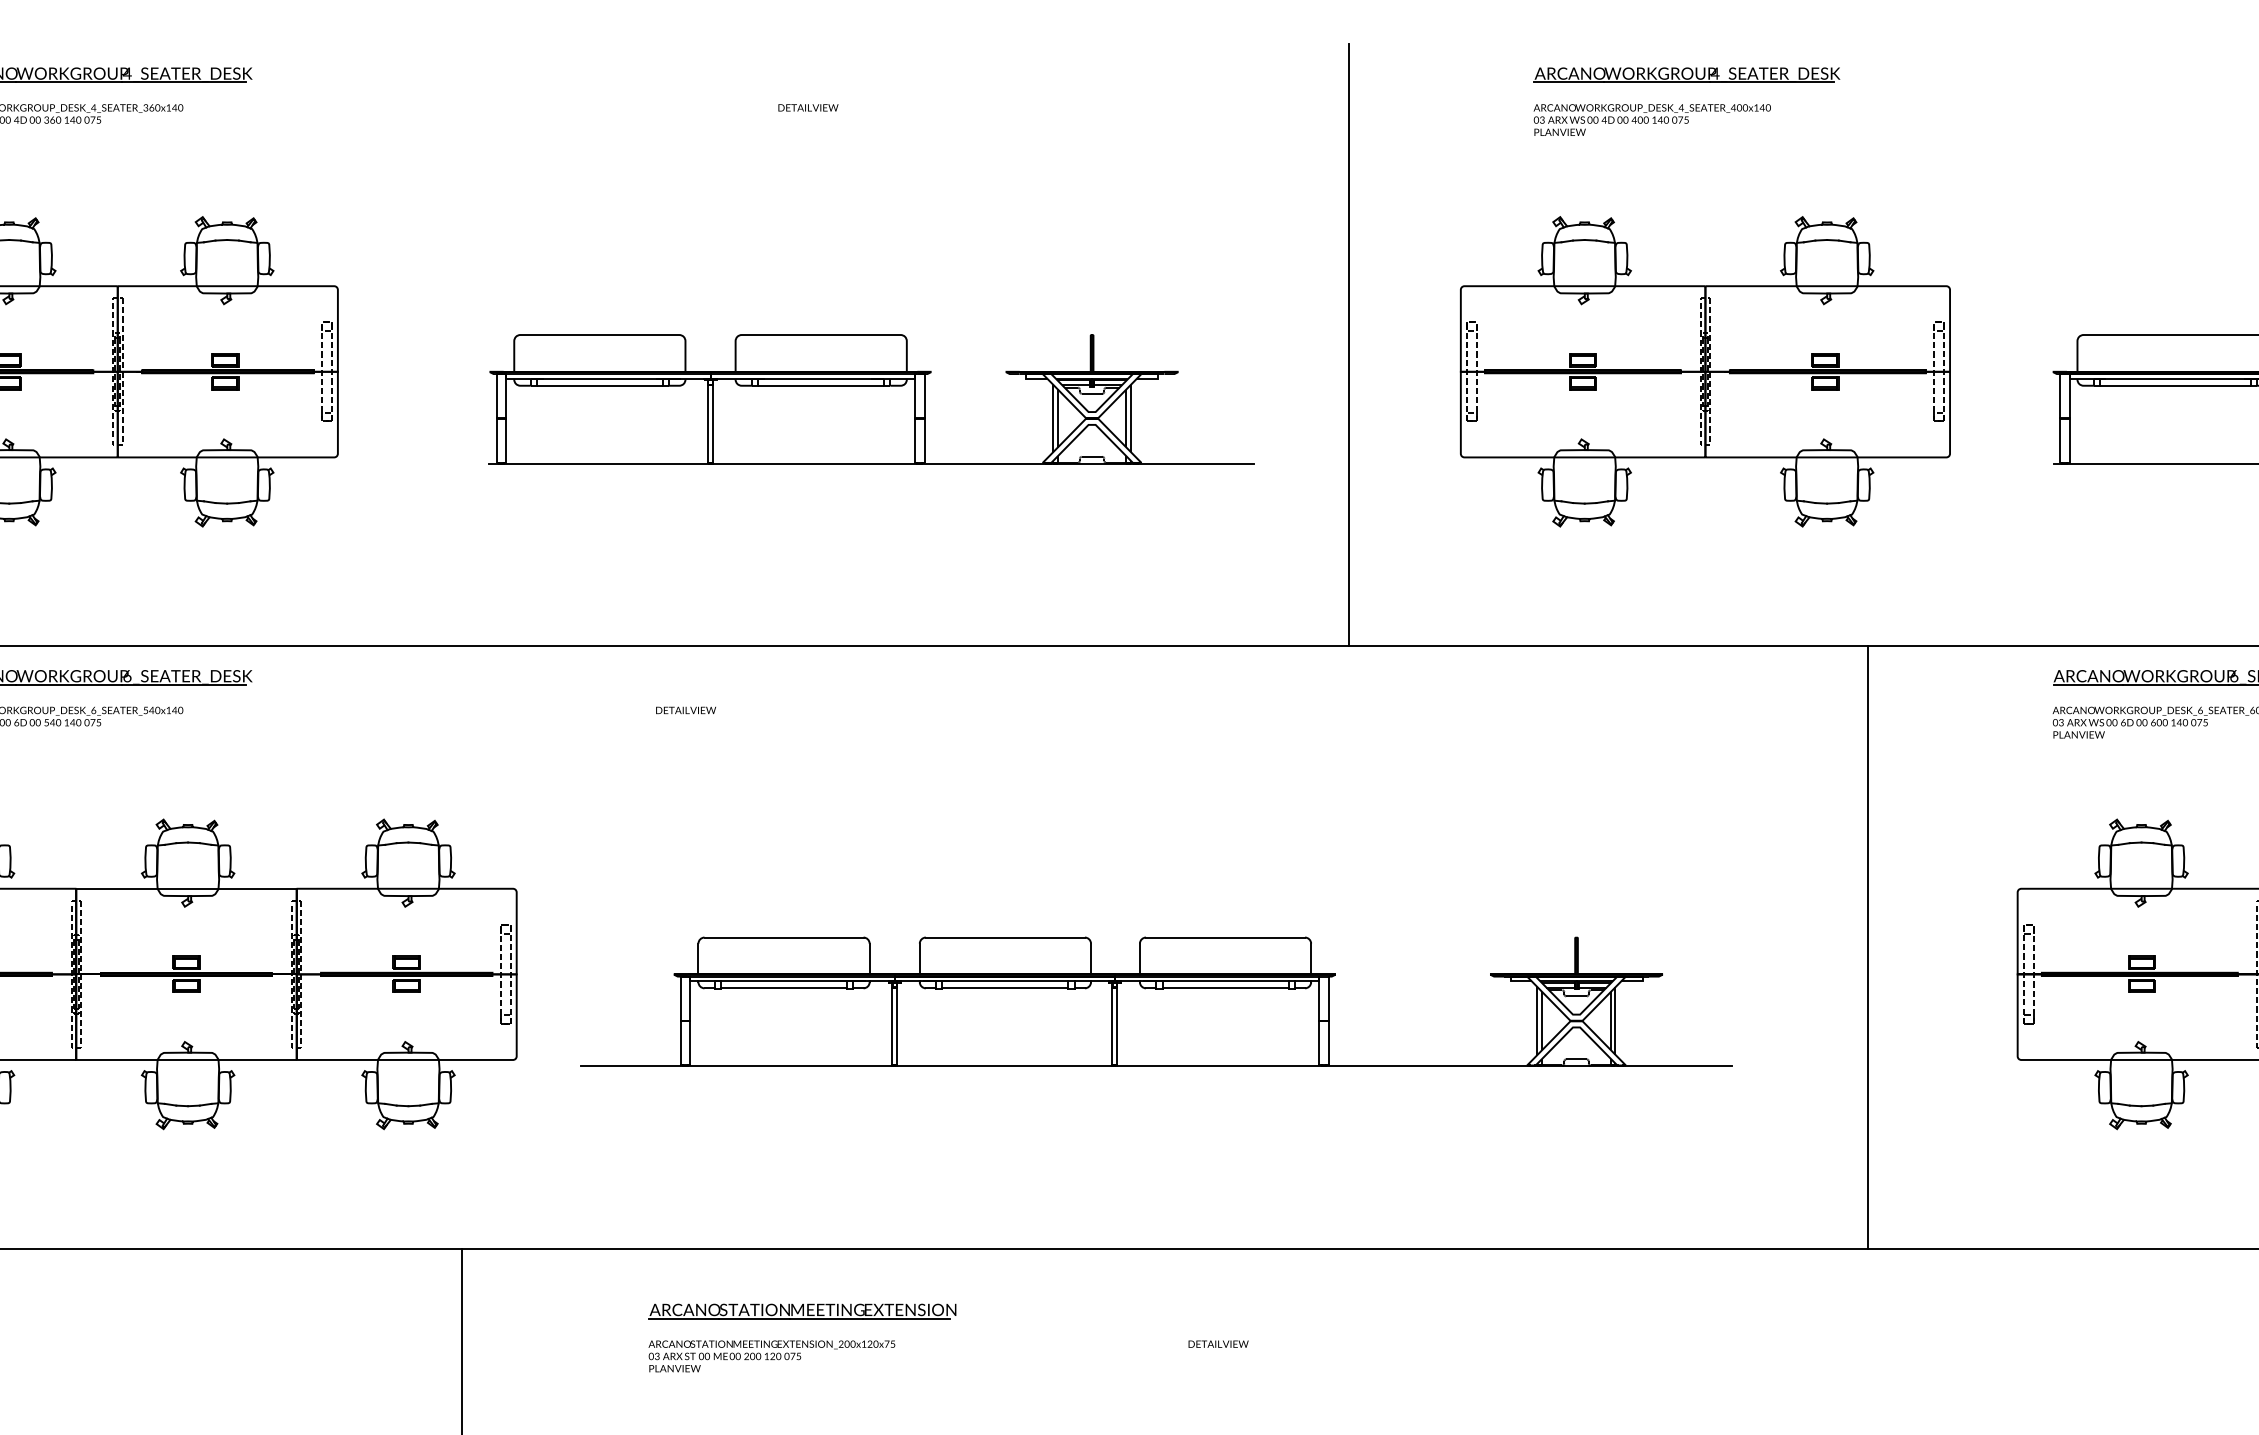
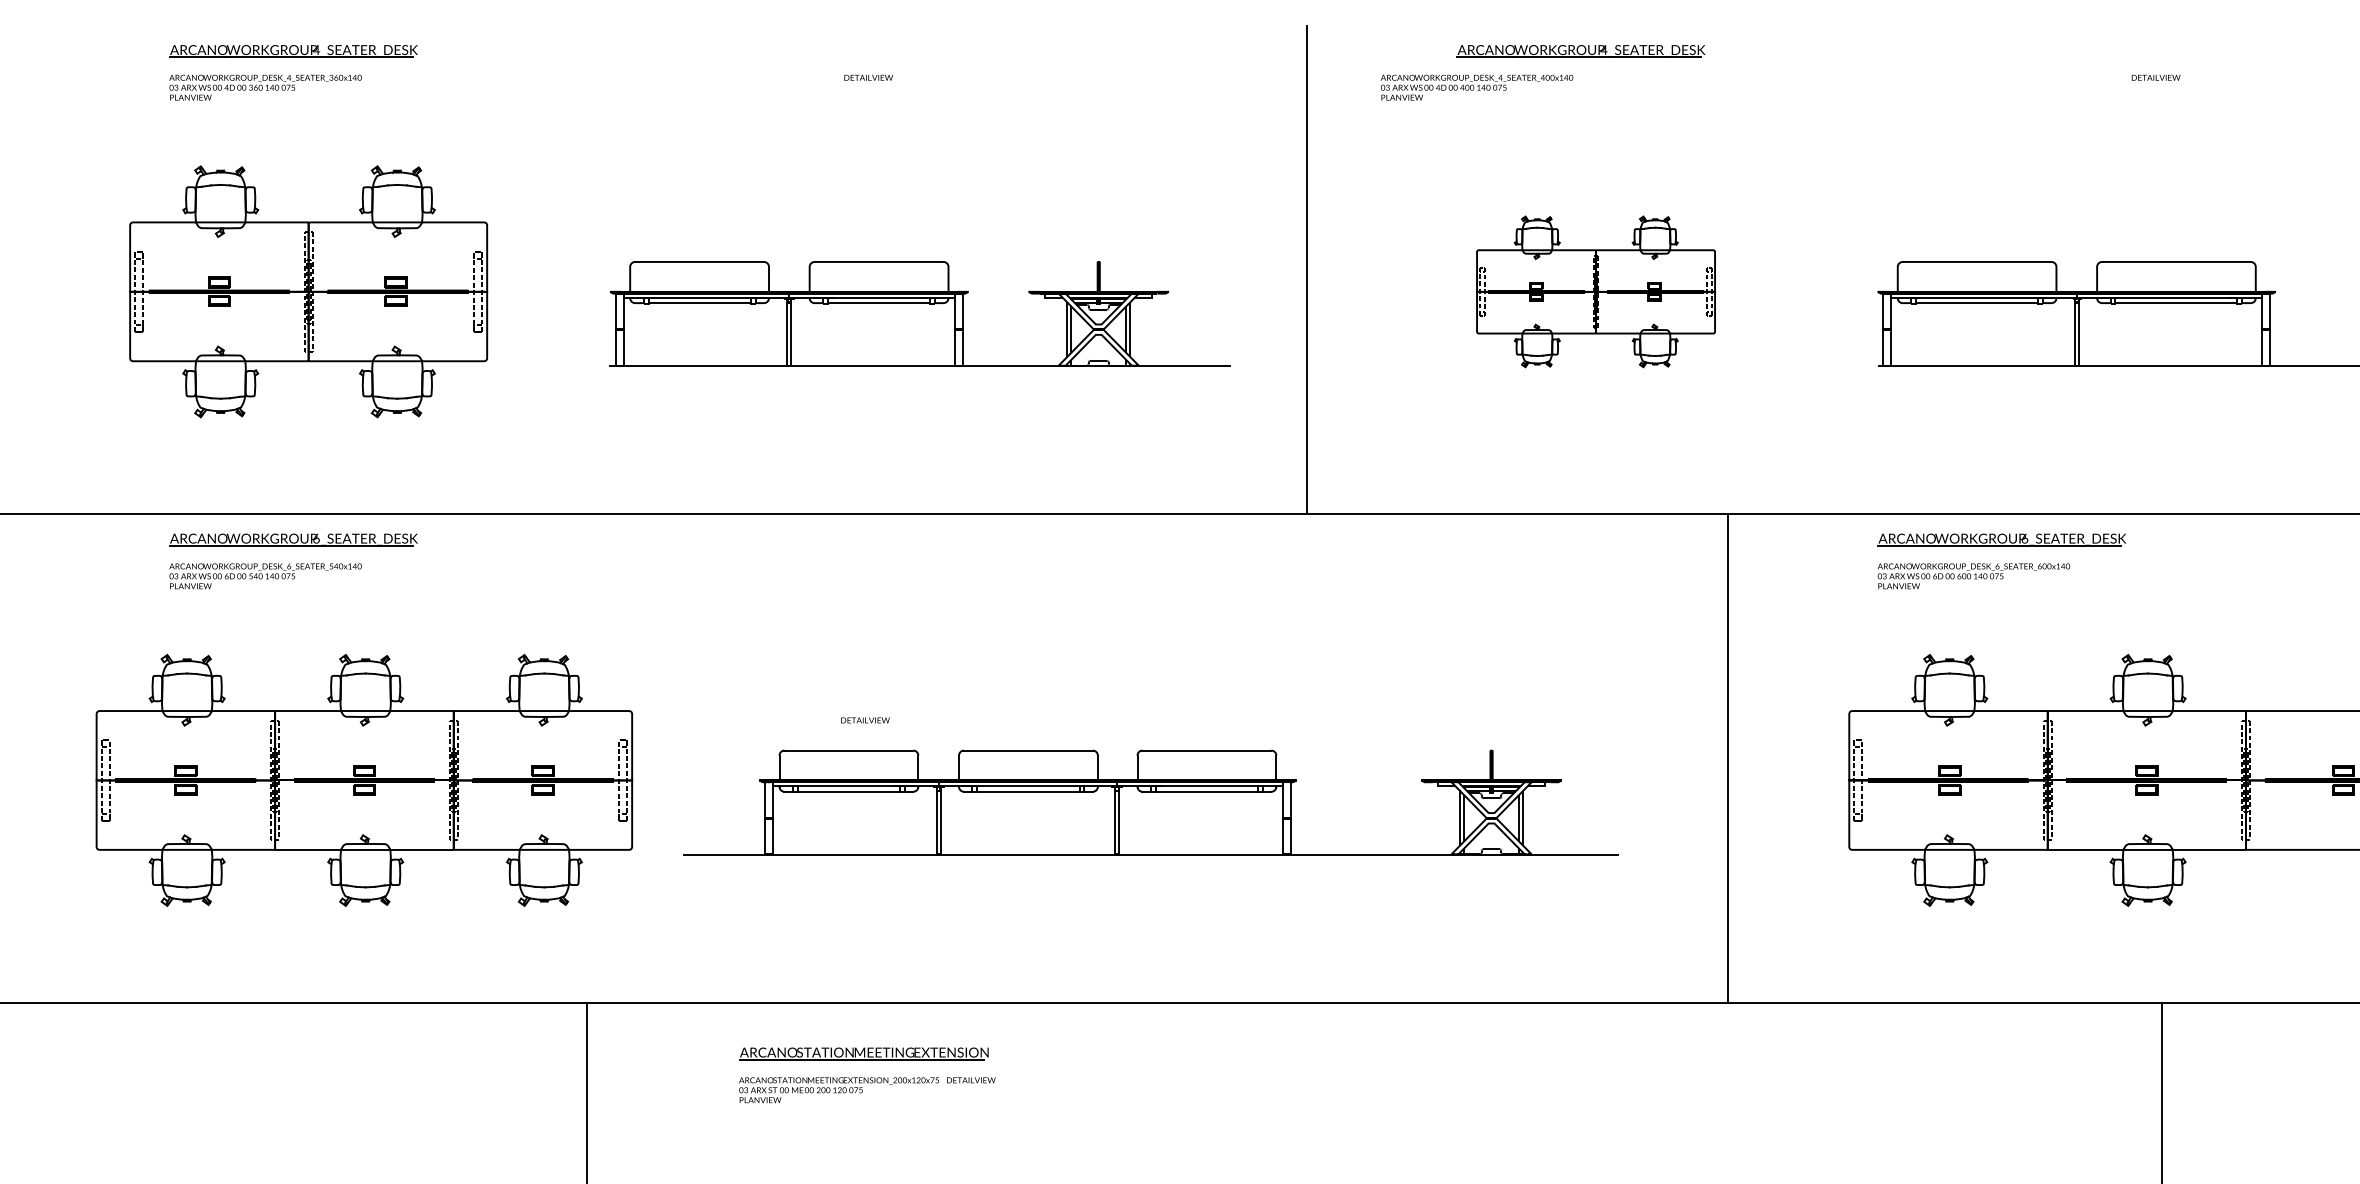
text: (1652, 119) -> (1477, 87), moved
part: (1704, 371) -> (1595, 291), size x0.6
text: (686, 710) -> (865, 720), moved
text: (1218, 1344) -> (971, 1080), moved

